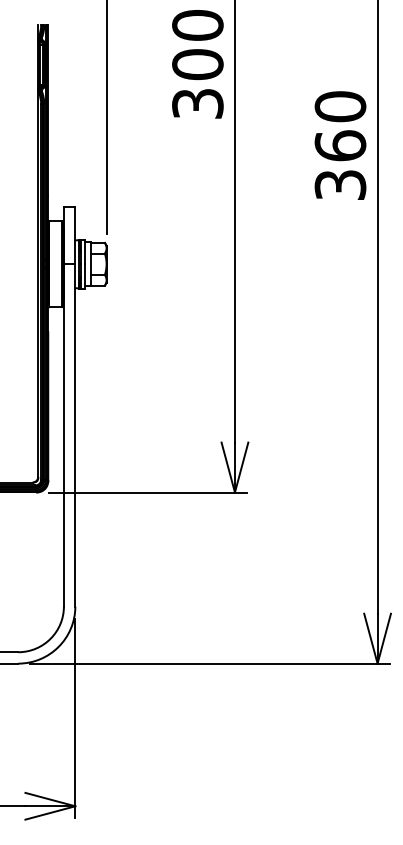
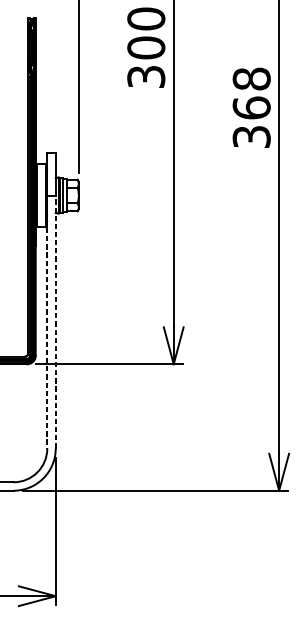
text: (340, 106) -> (251, 78), 360 -> 368
line: (75, 434) -> (55, 321), solid -> dashed
line: (63, 435) -> (46, 322), solid -> dashed

